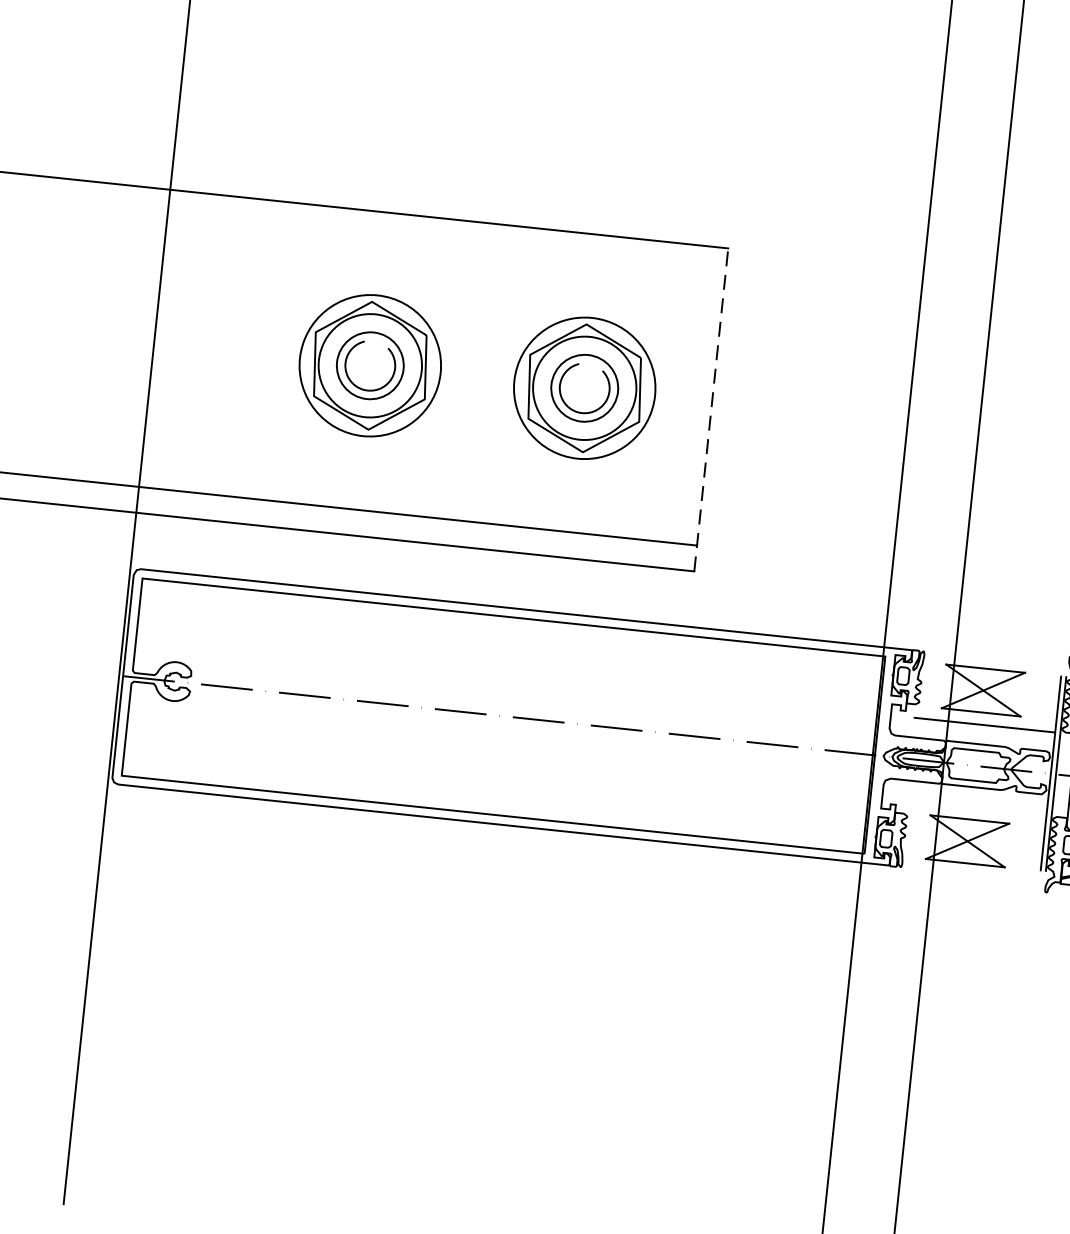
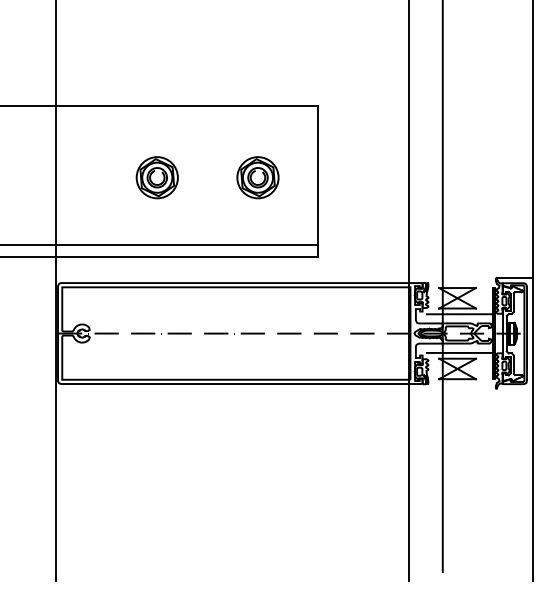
part: (368, 365) -> (156, 177), size x0.62
part: (583, 387) -> (257, 177), size x0.62
line: (710, 409) -> (317, 181), dashed -> solid
line: (975, 806) -> (459, 352), added

